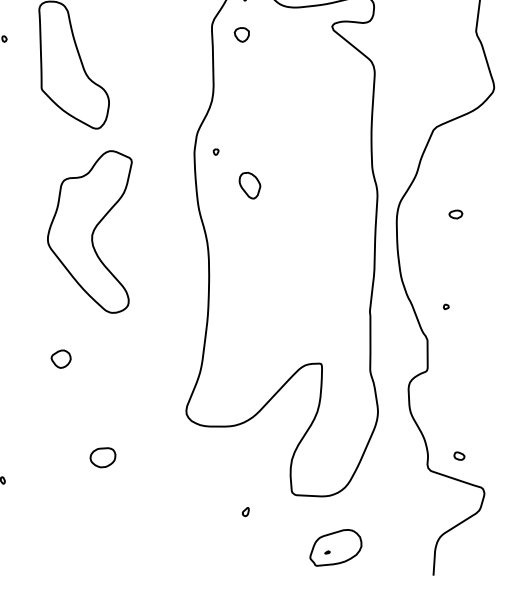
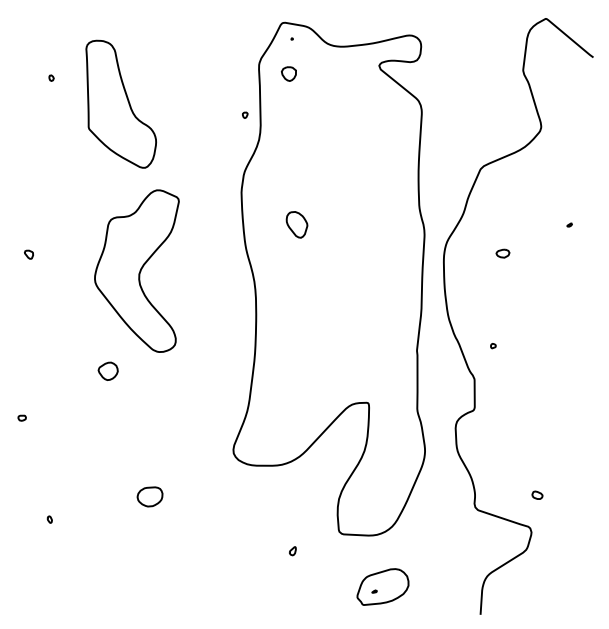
part: (216, 151) -> (245, 114), moved
part: (60, 358) -> (107, 370), moved
part: (459, 455) -> (537, 494), moved

